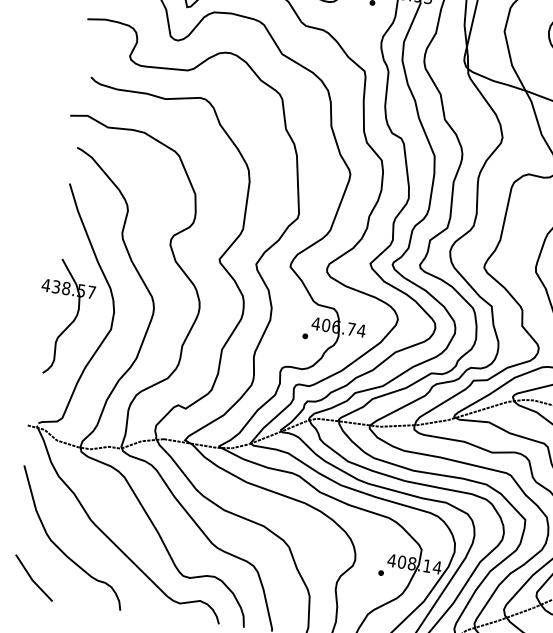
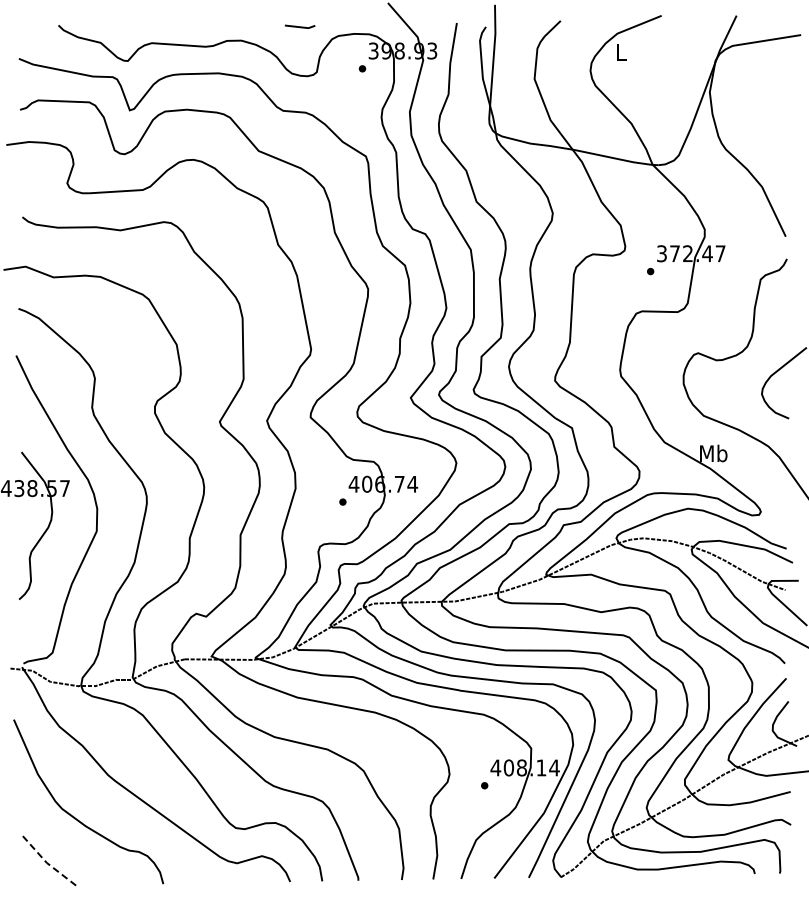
line: (32, 580) -> (46, 862), solid -> dashed

